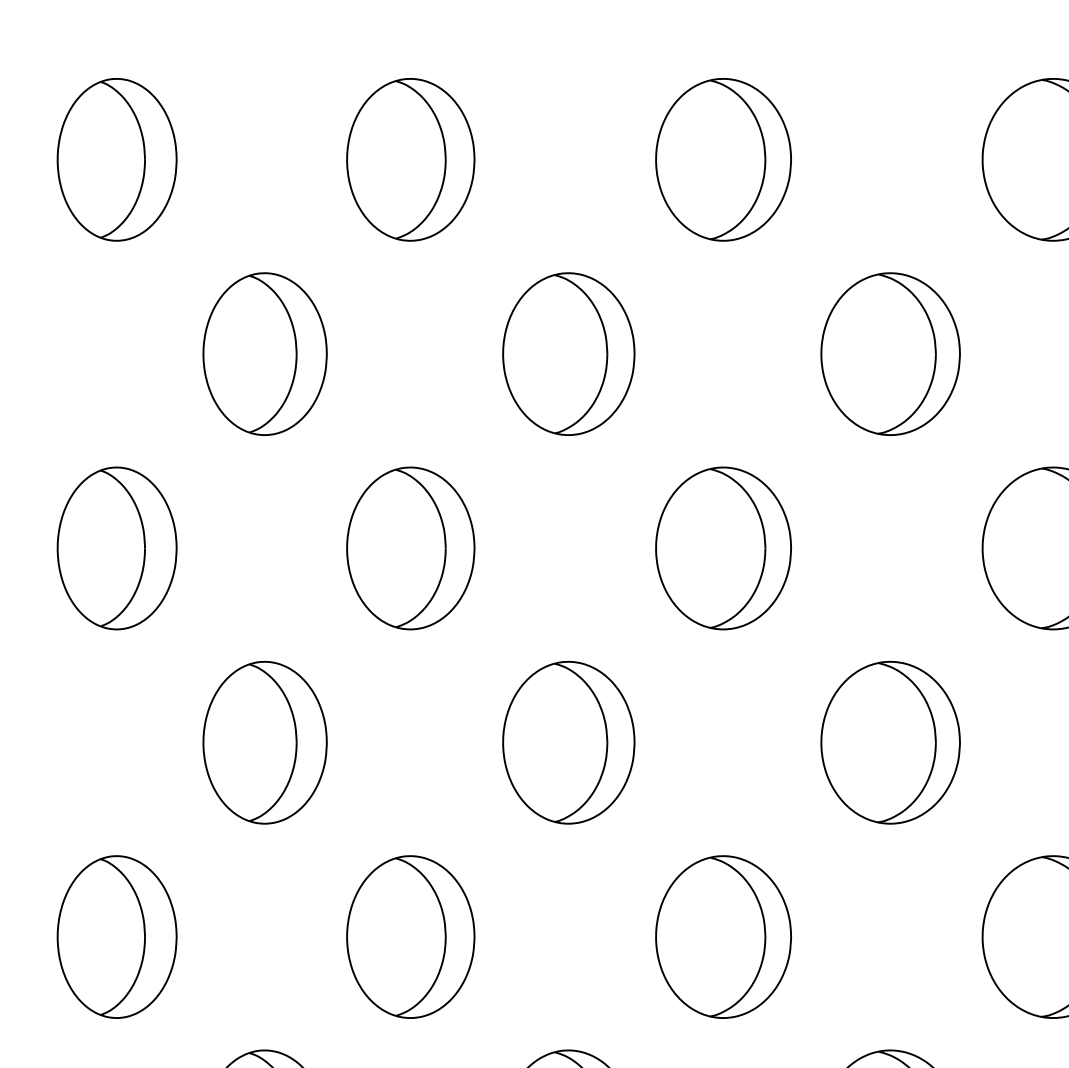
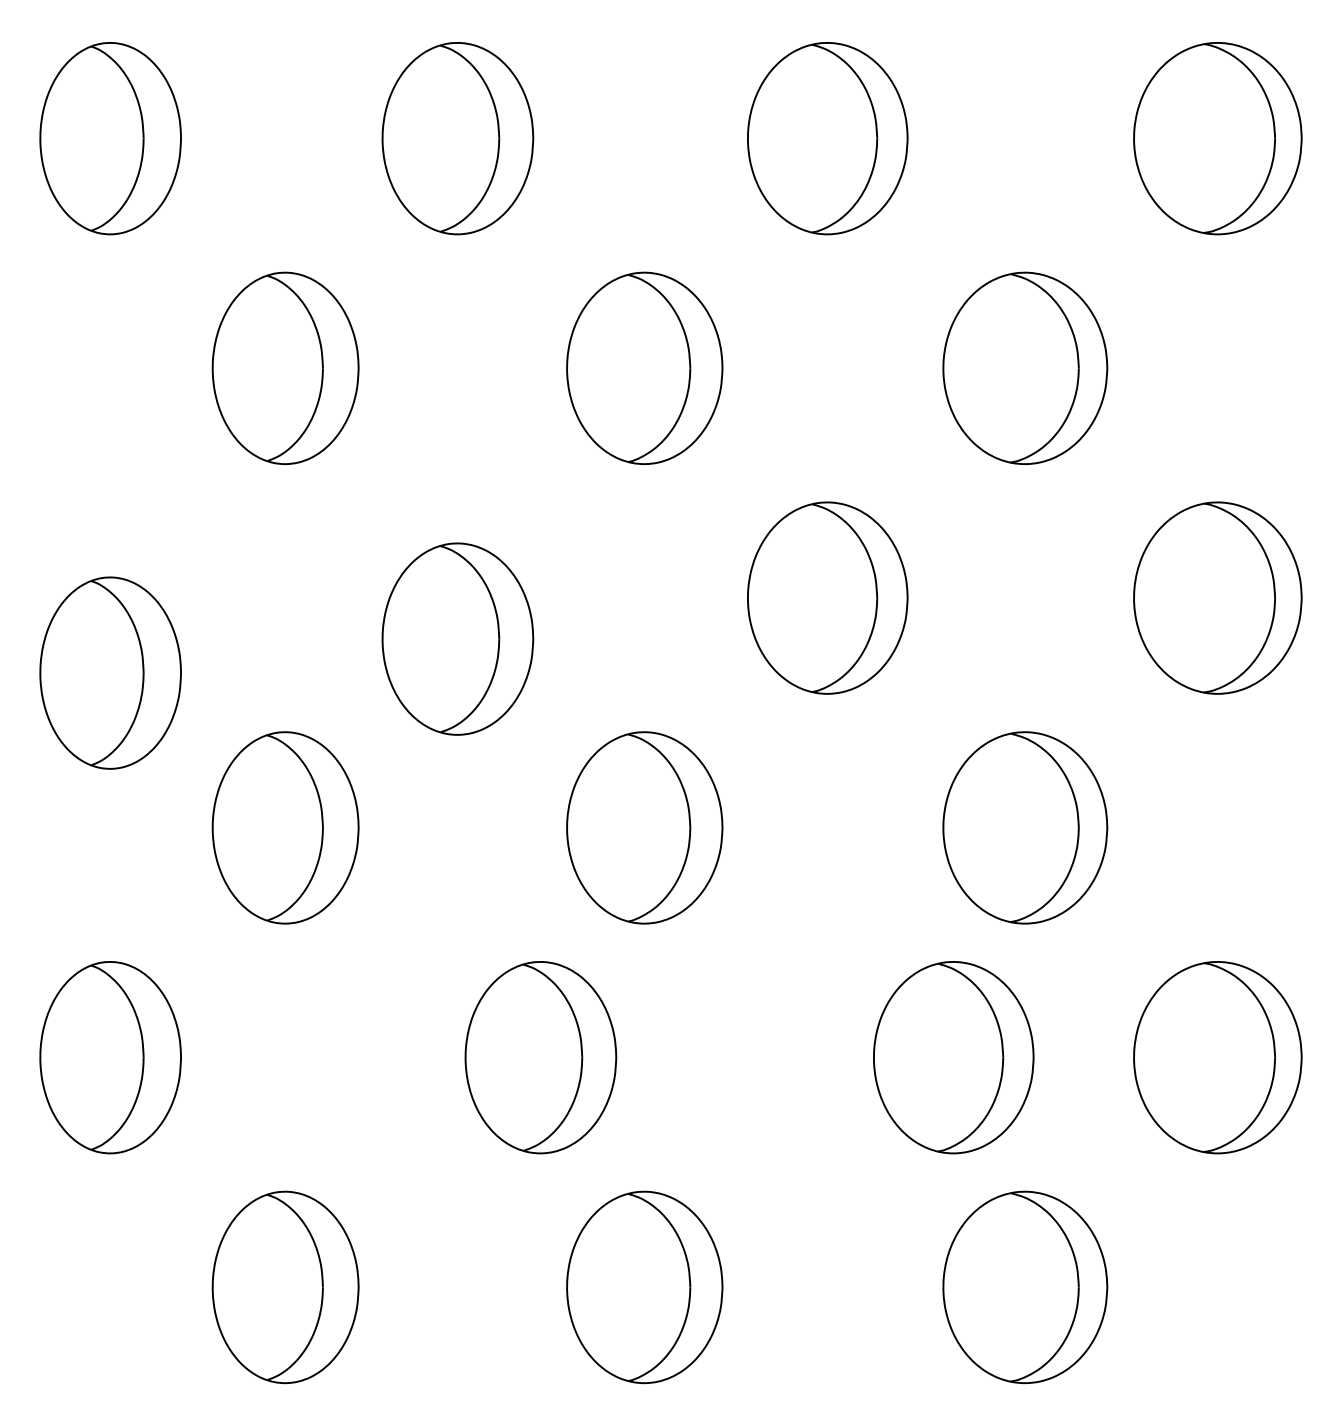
part: (117, 547) -> (110, 672), moved
part: (410, 547) -> (457, 638), moved
part: (410, 936) -> (540, 1057), moved
part: (723, 936) -> (953, 1057), moved

